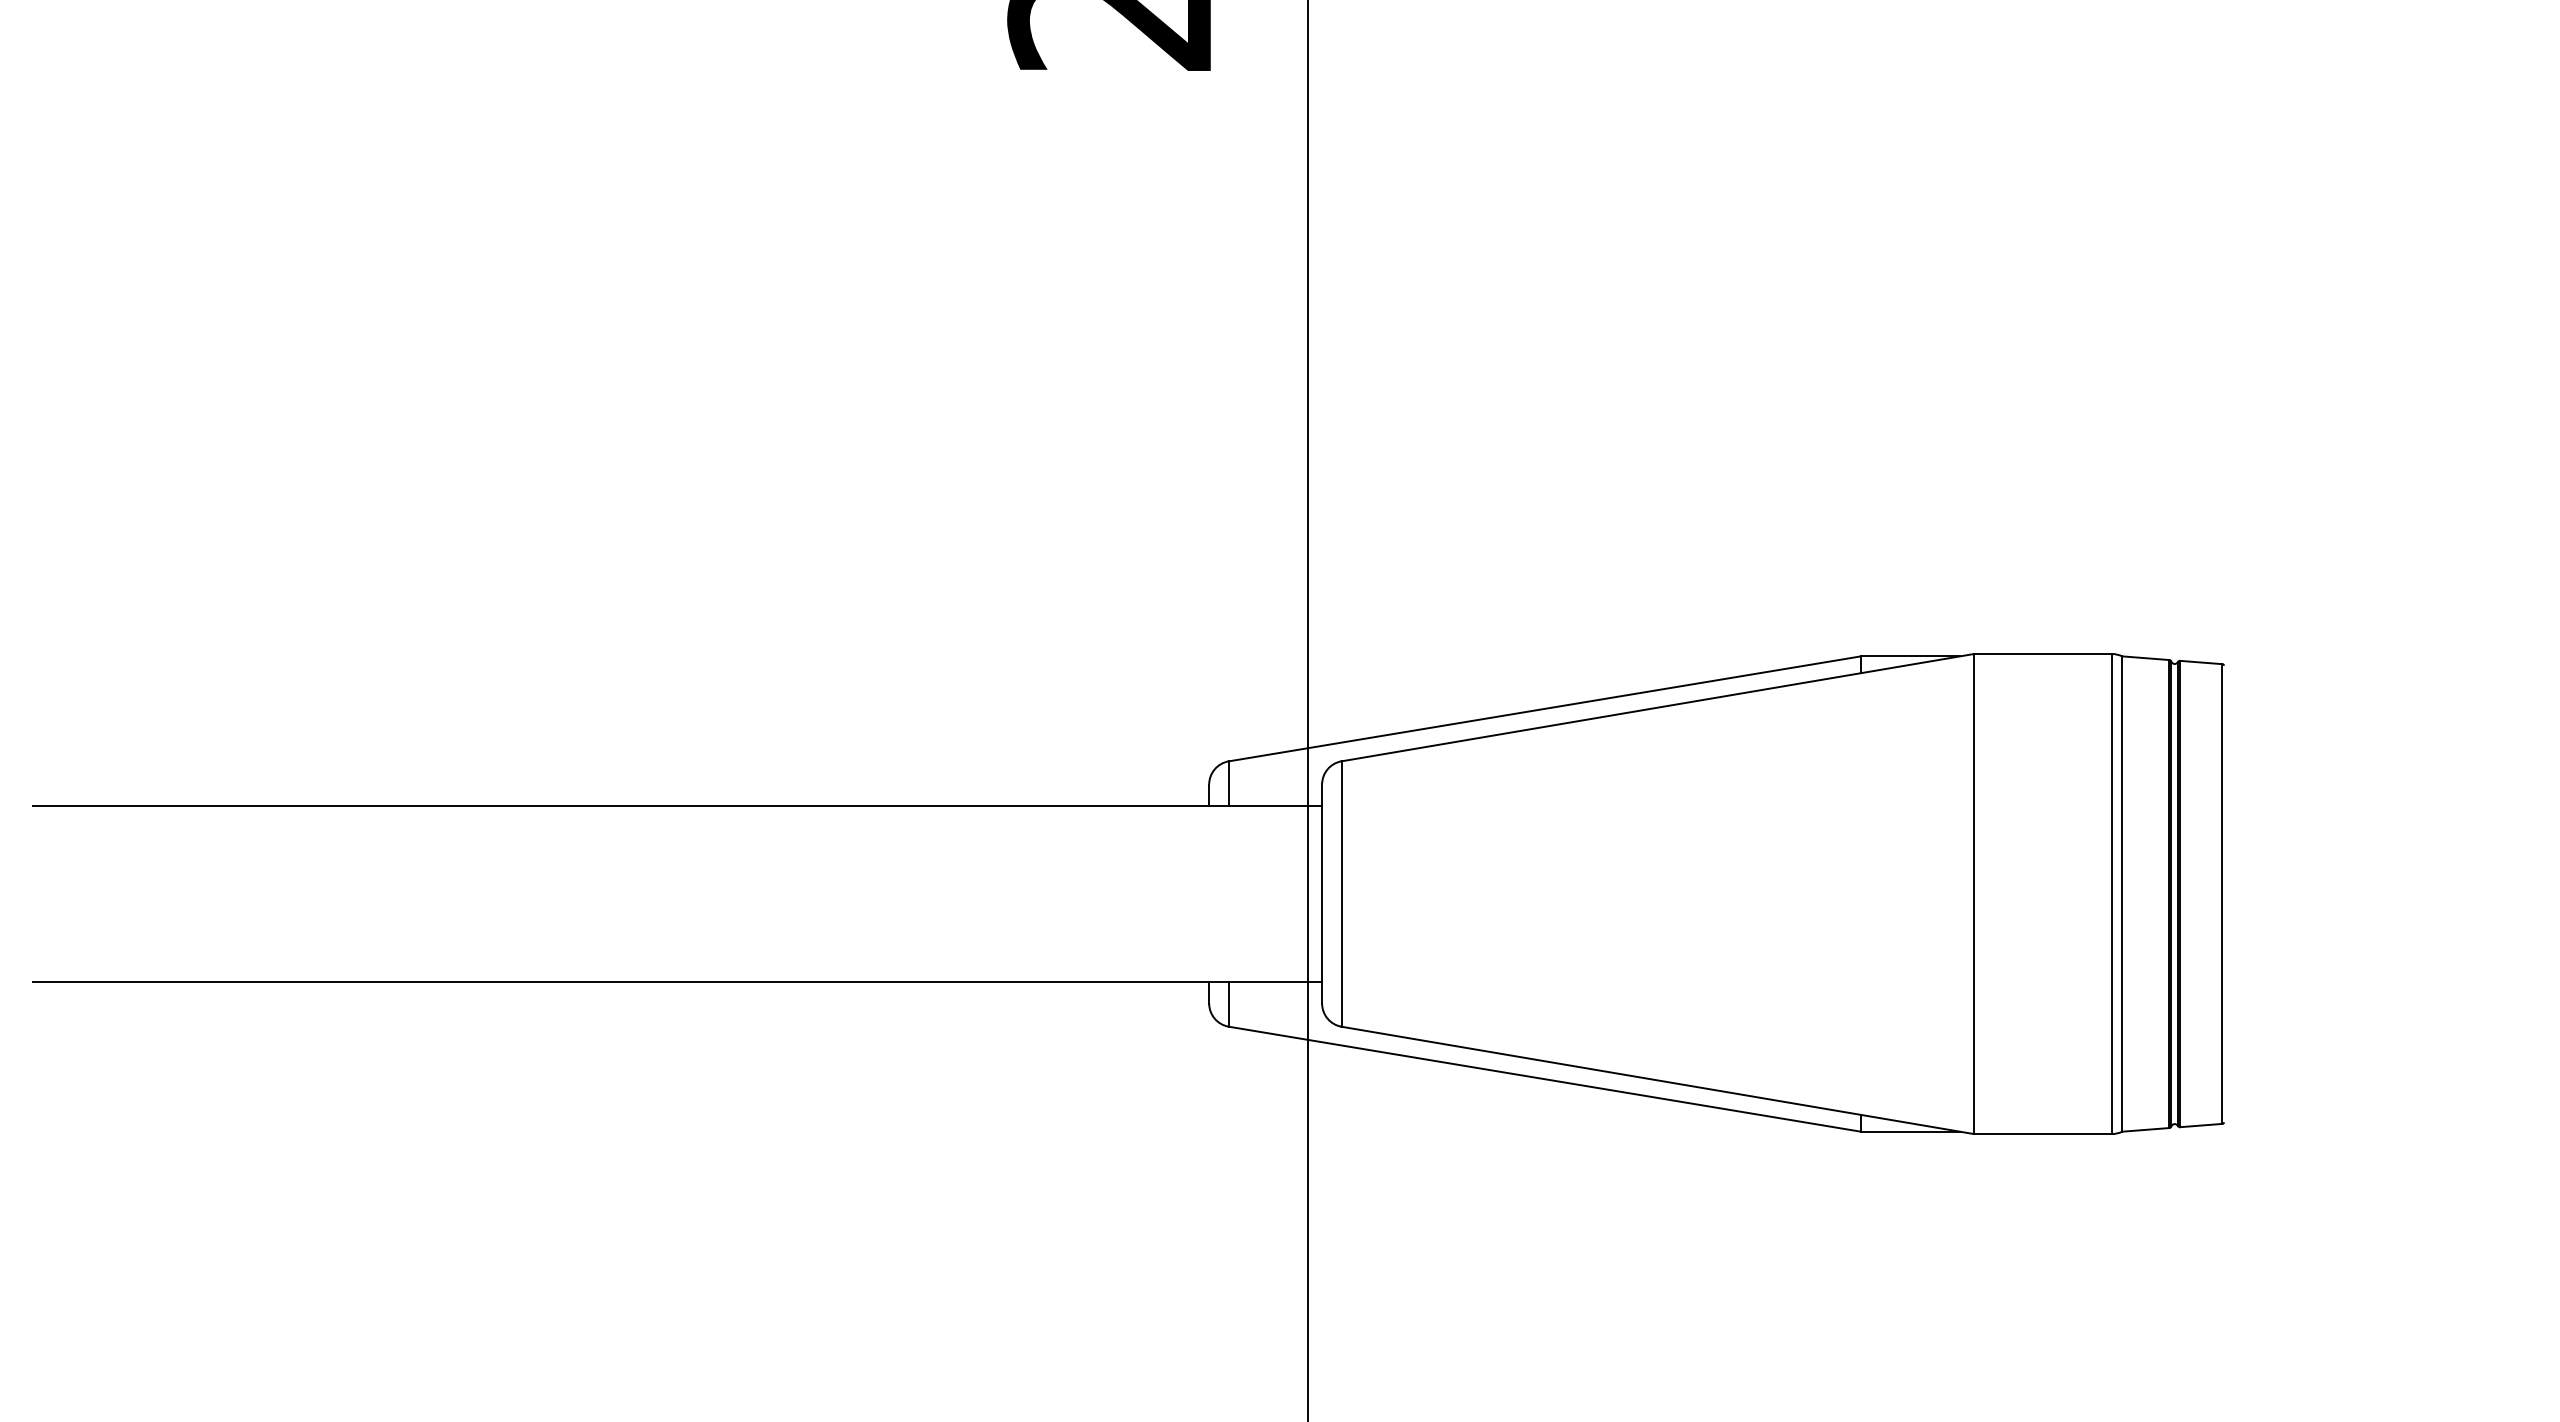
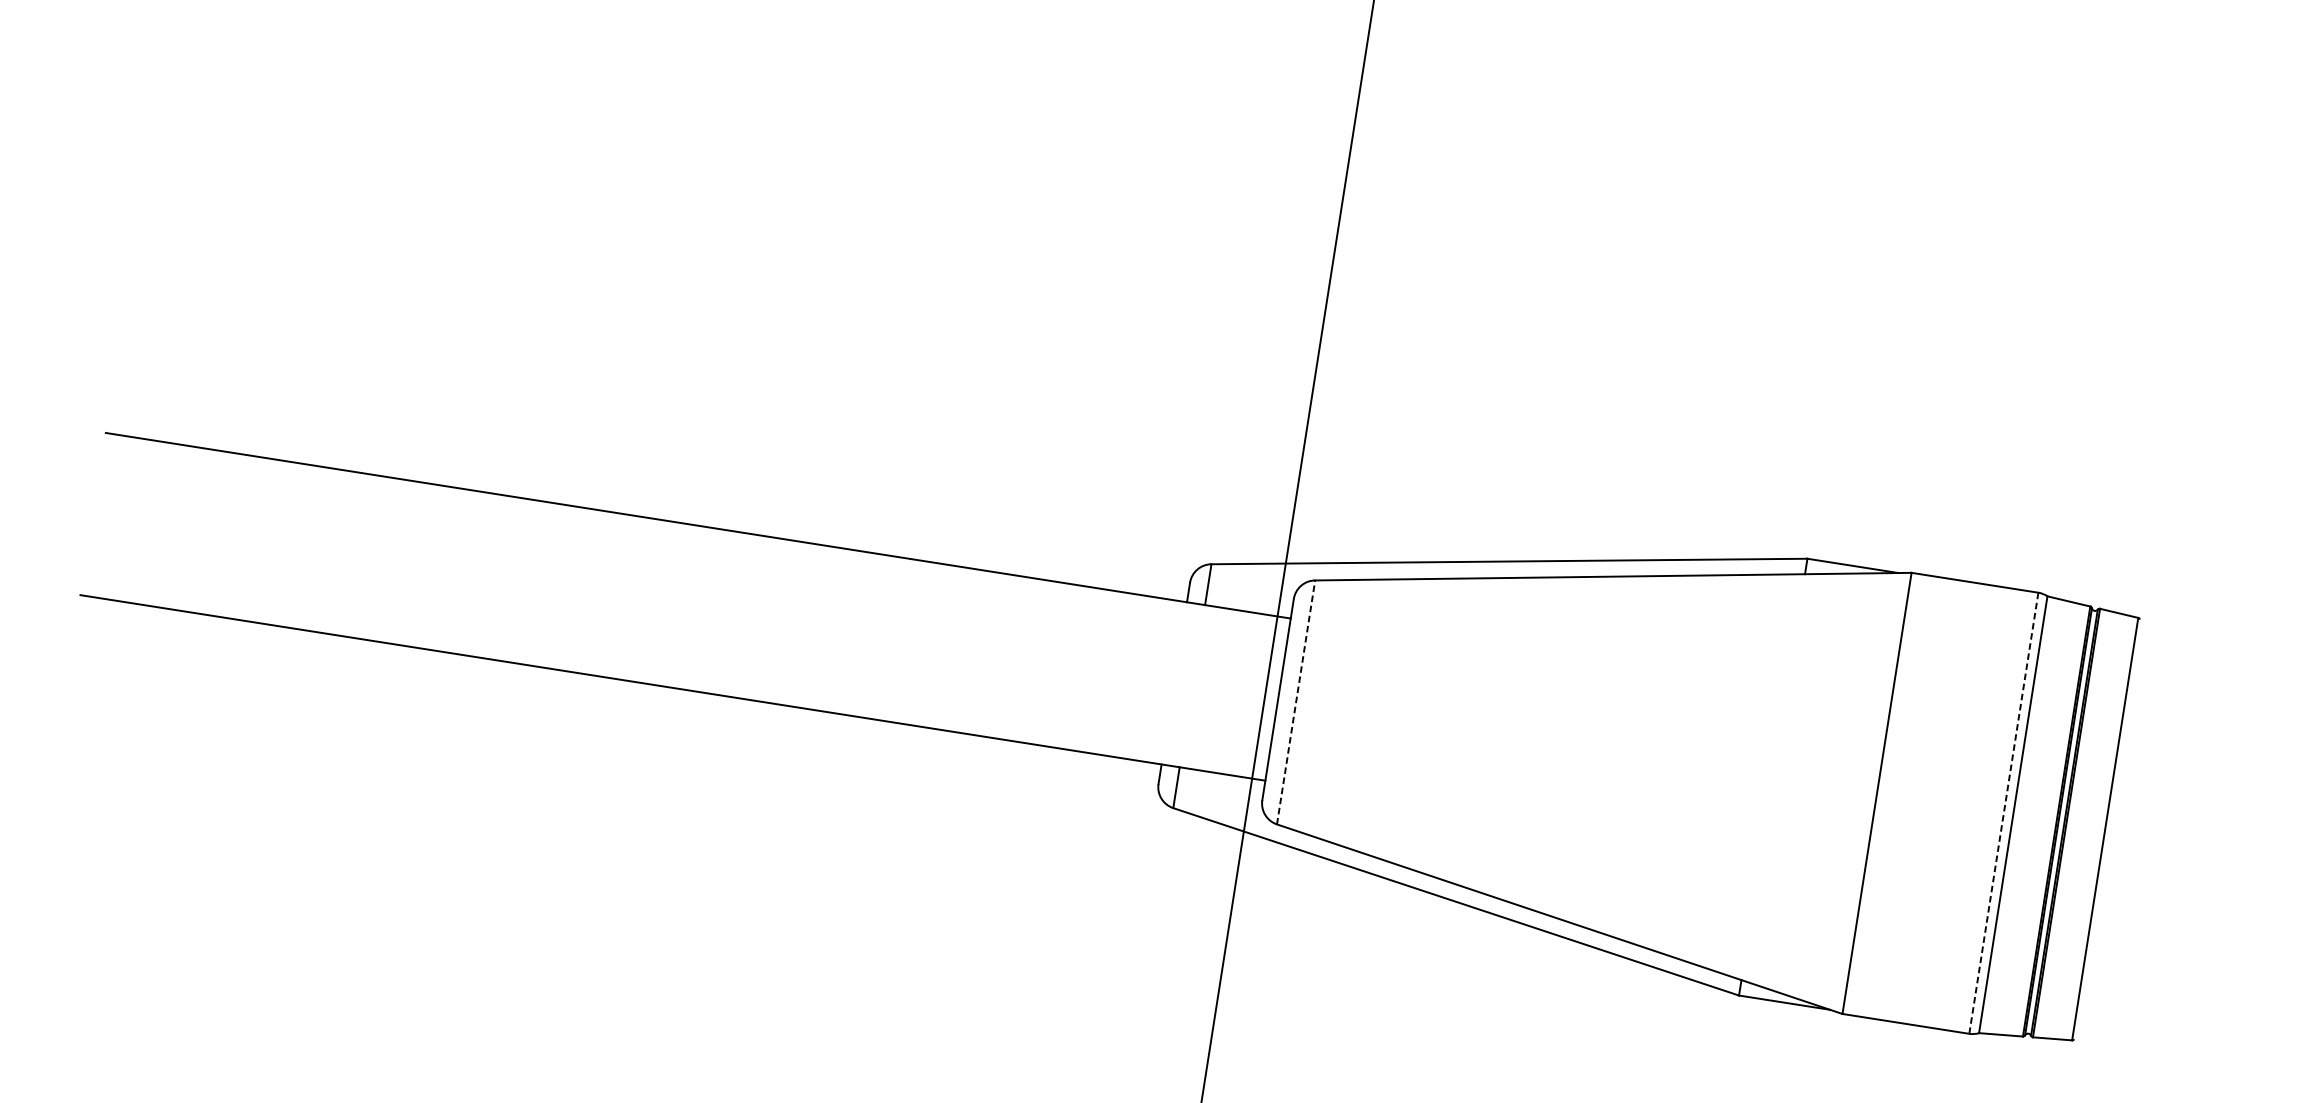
line: (2111, 893) -> (2003, 812), solid -> dashed
line: (1341, 894) -> (1295, 702), solid -> dashed

